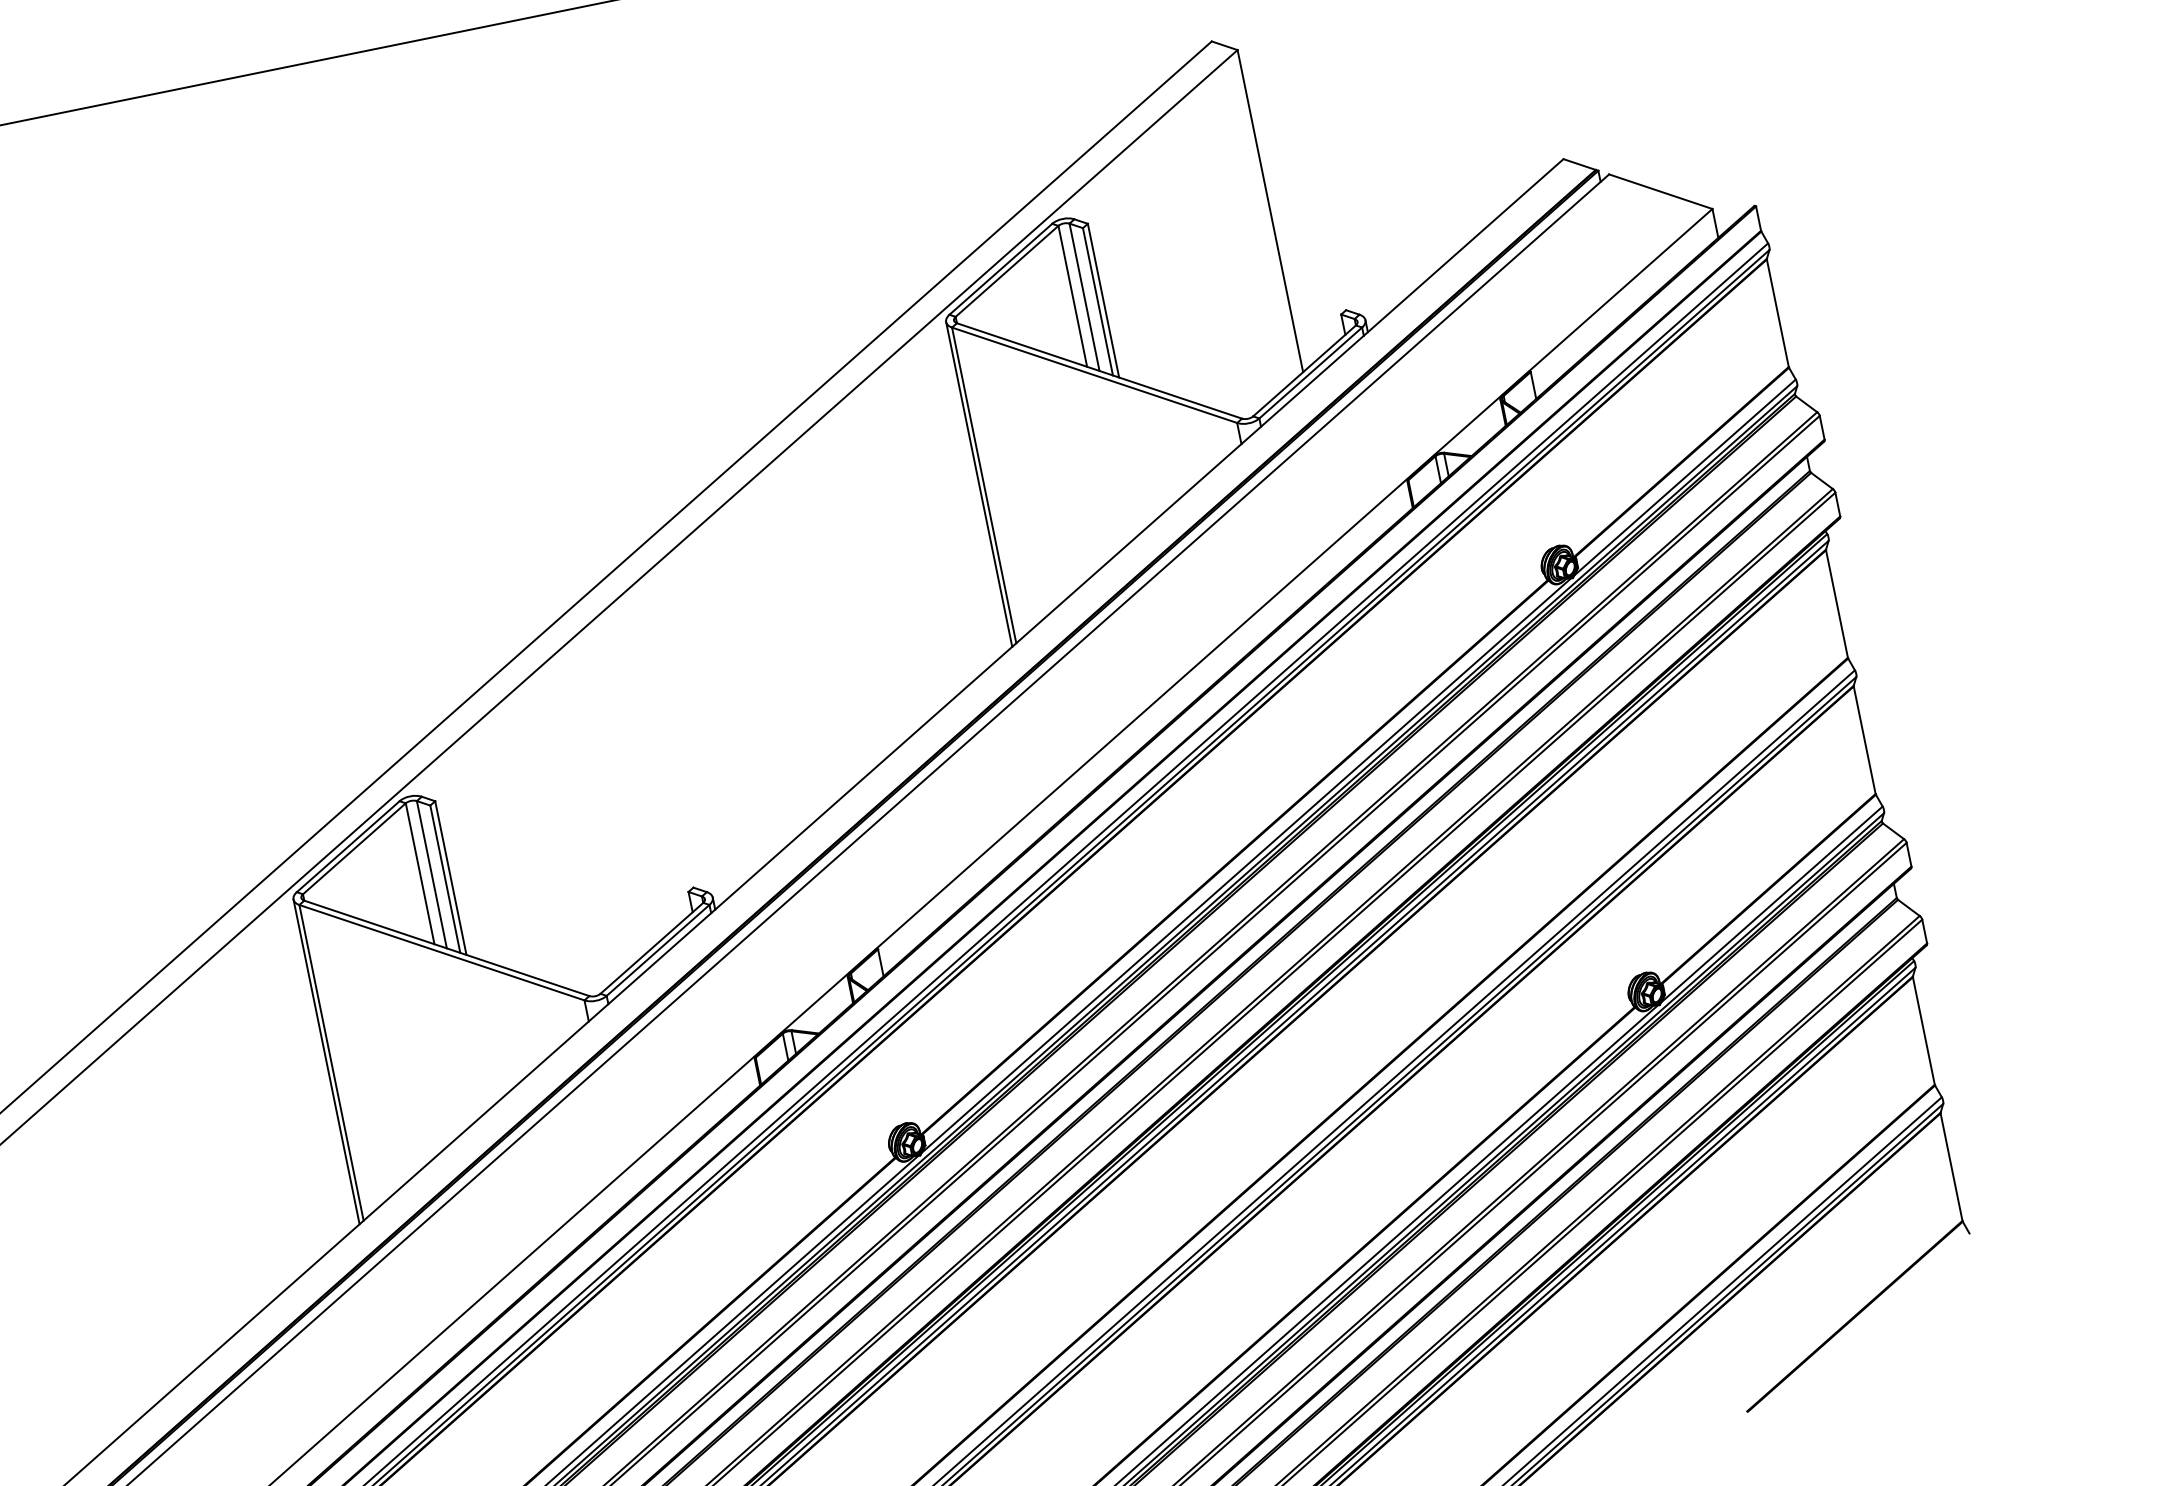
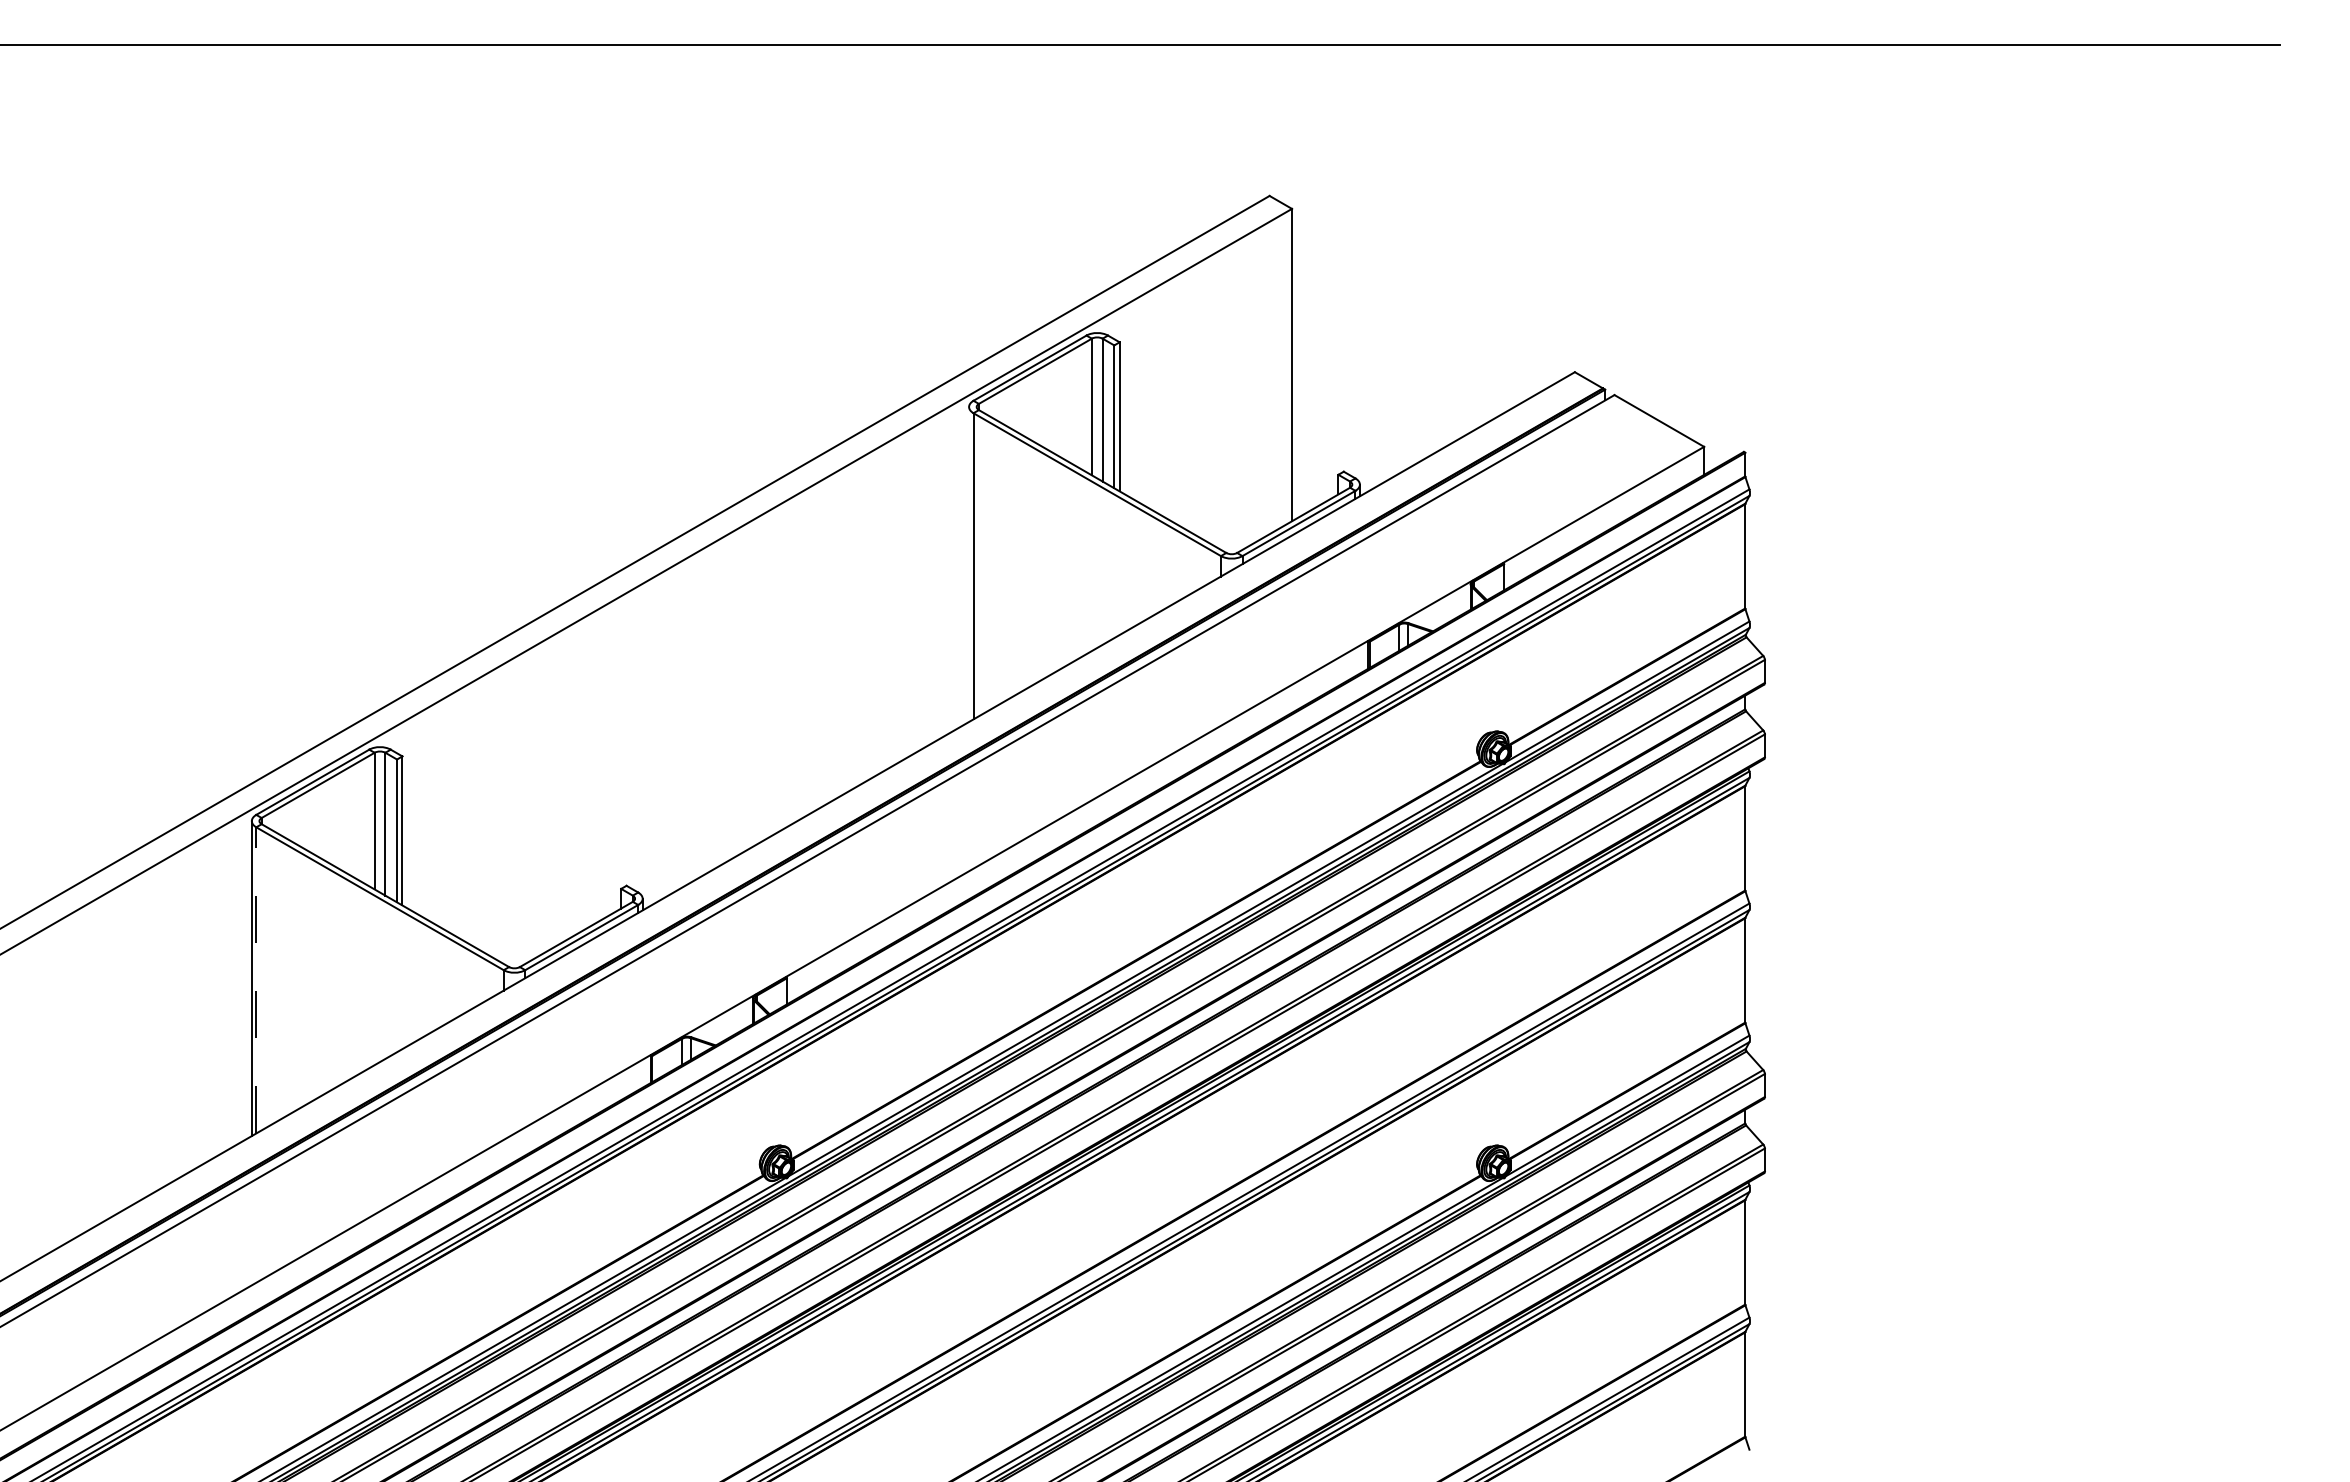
line: (979, 484) -> (969, 564), removed
line: (331, 1061) -> (256, 979), solid -> dashed

